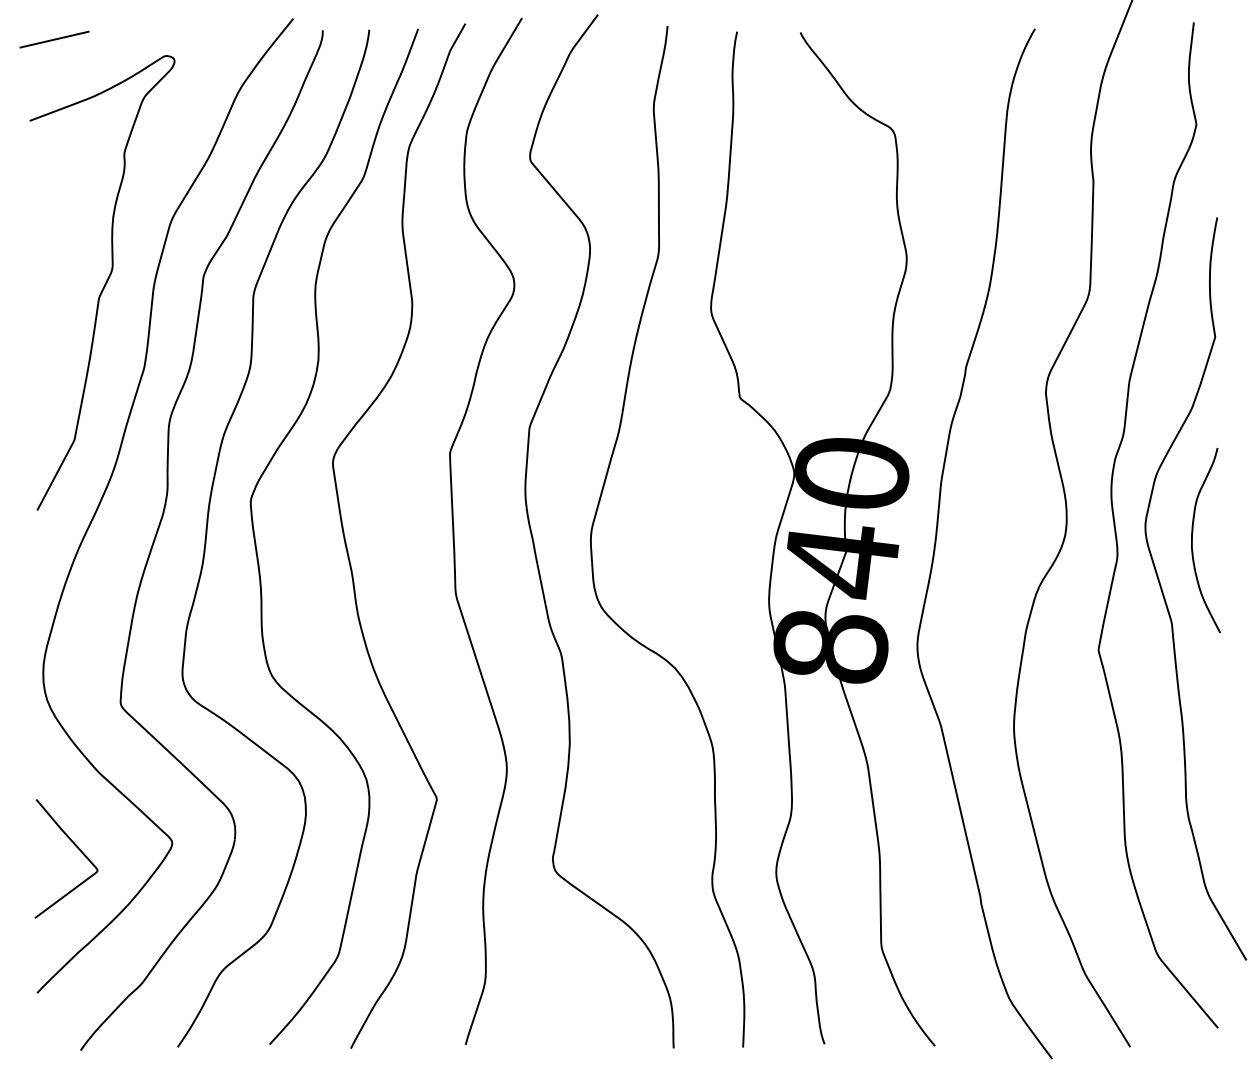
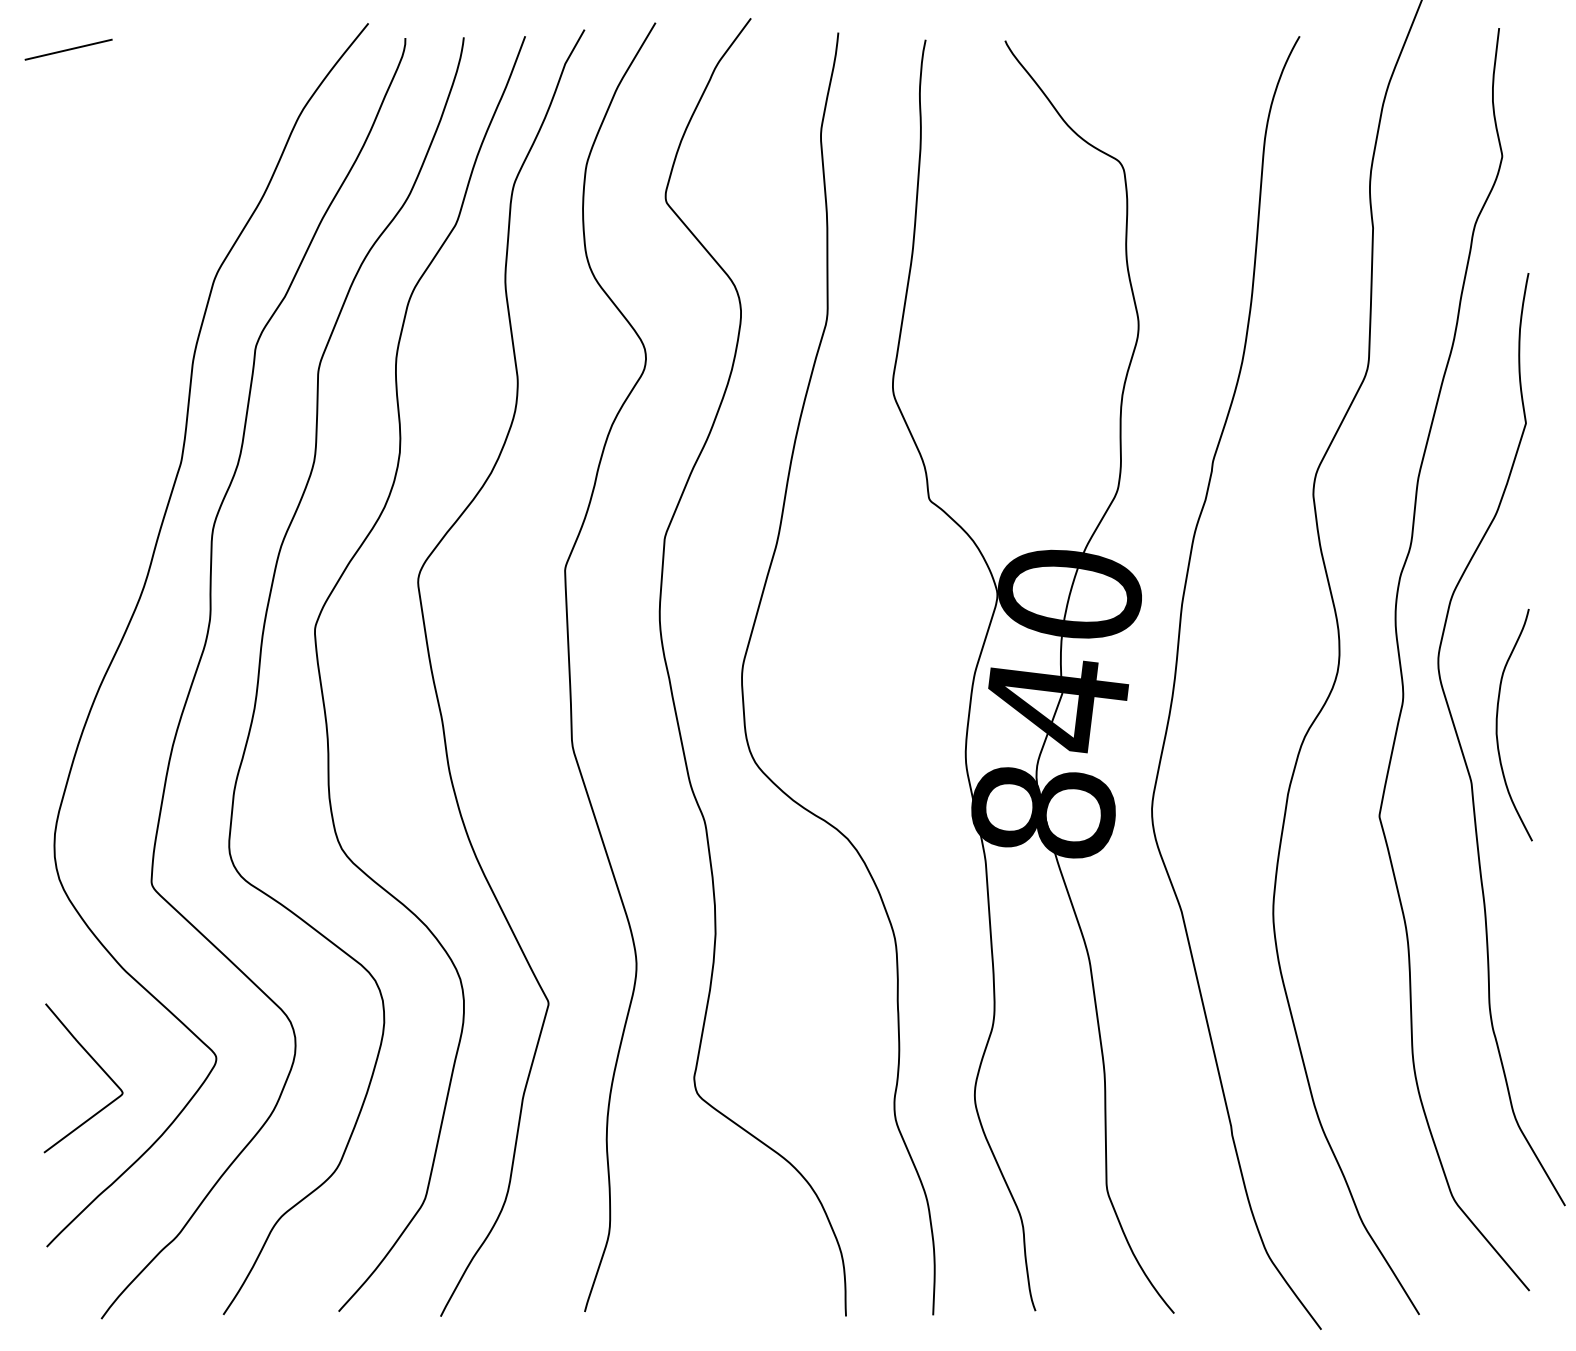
curve: (104, 284) -> (131, 357), removed
curve: (1192, 540) -> (1497, 725), moved

